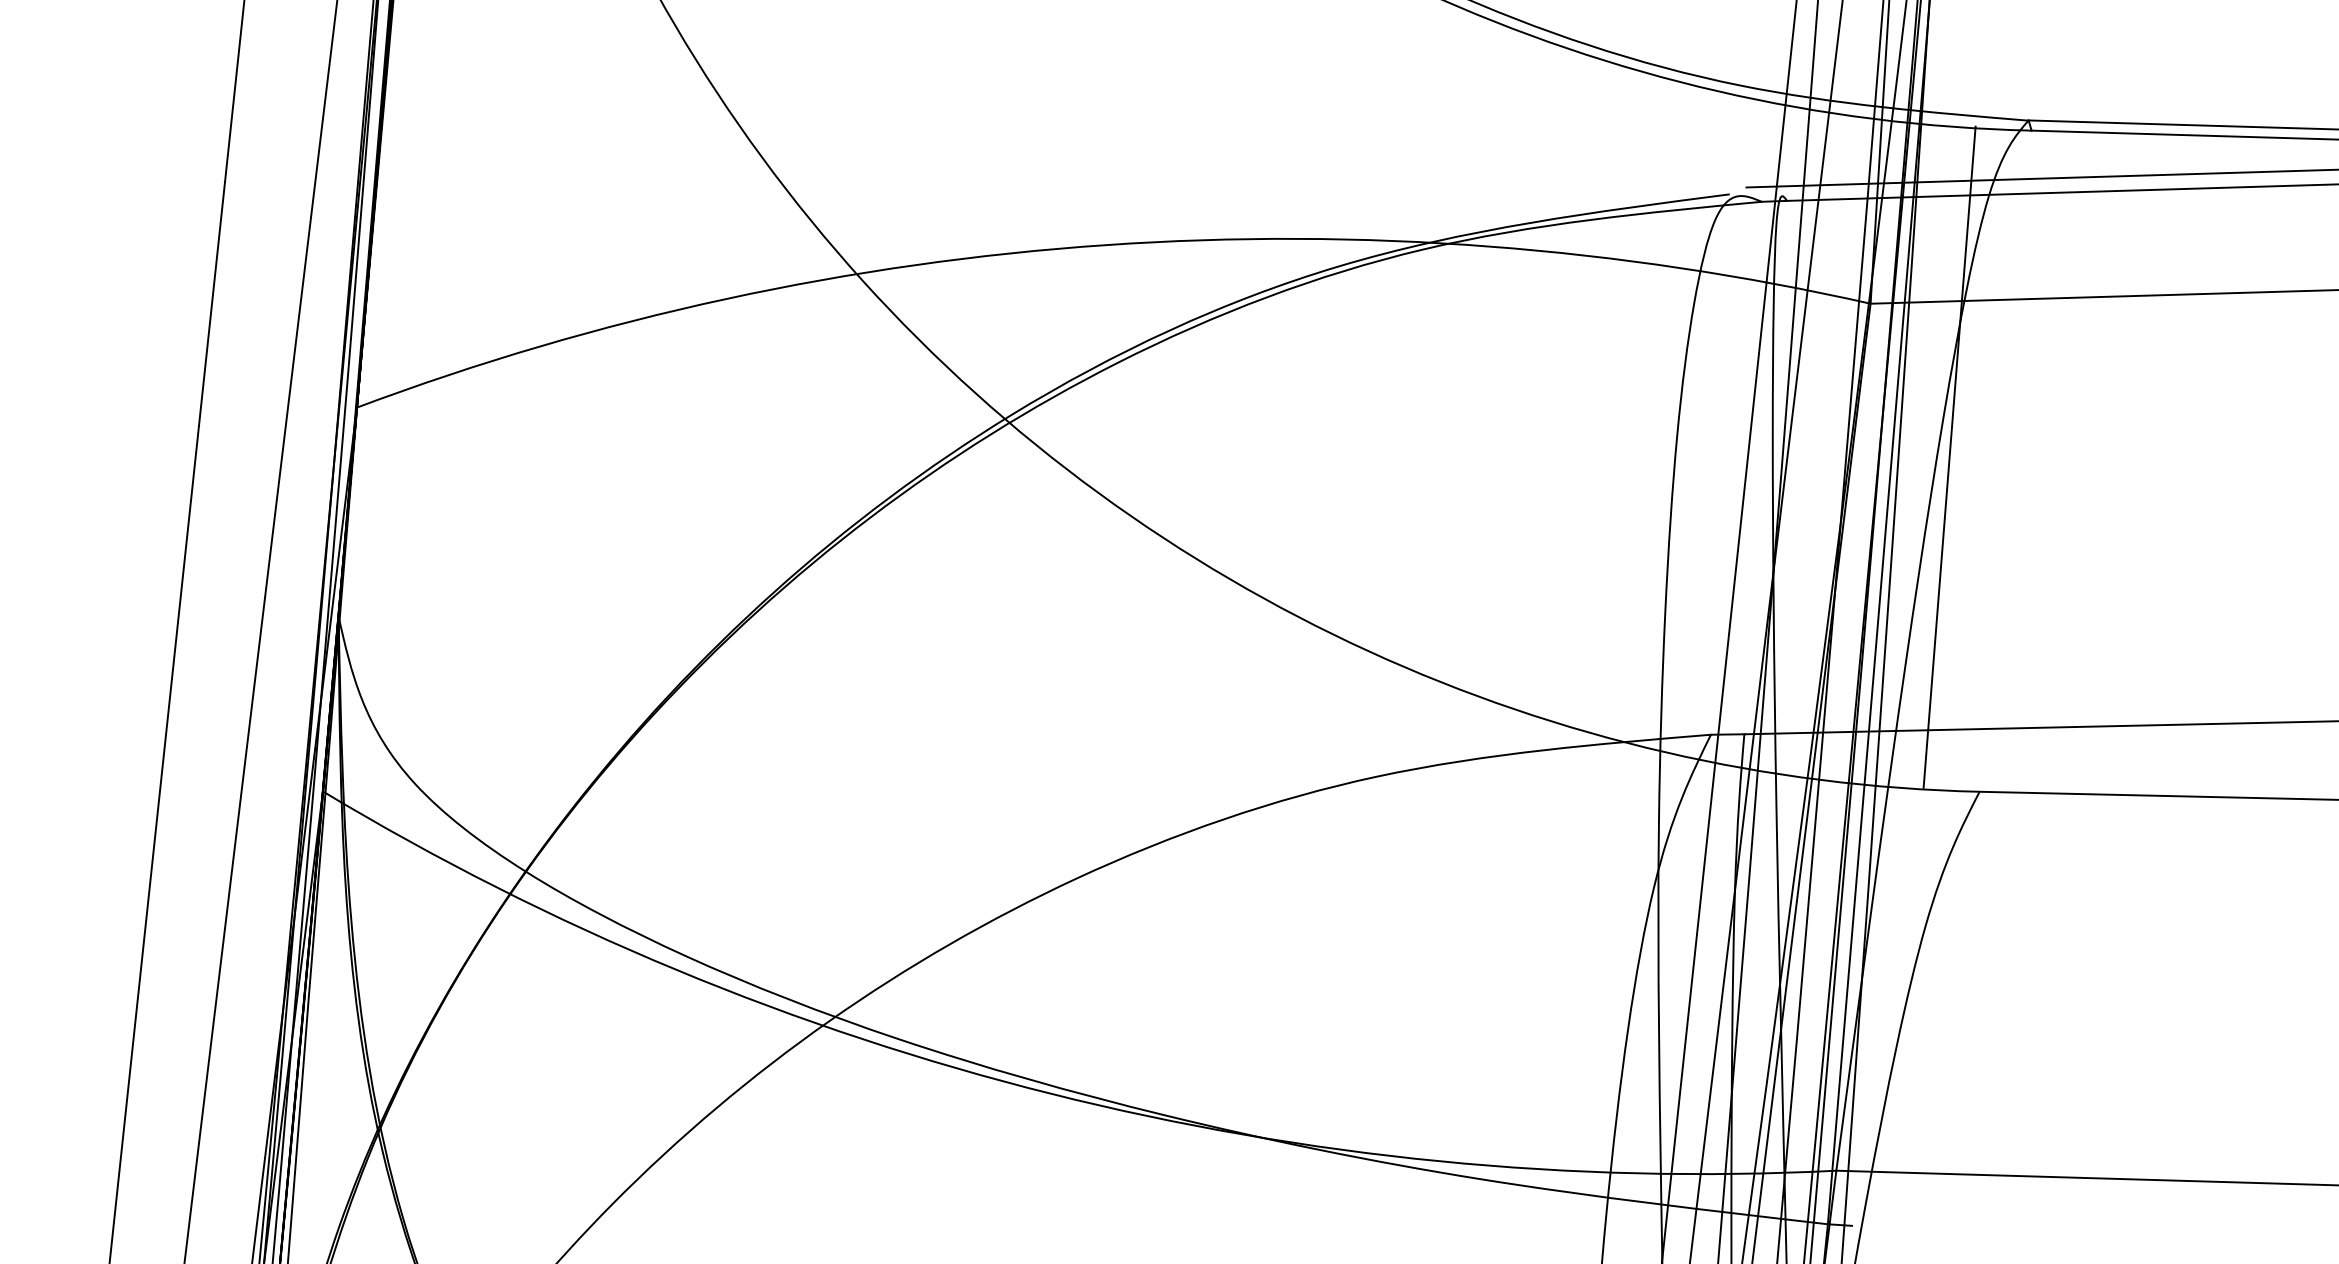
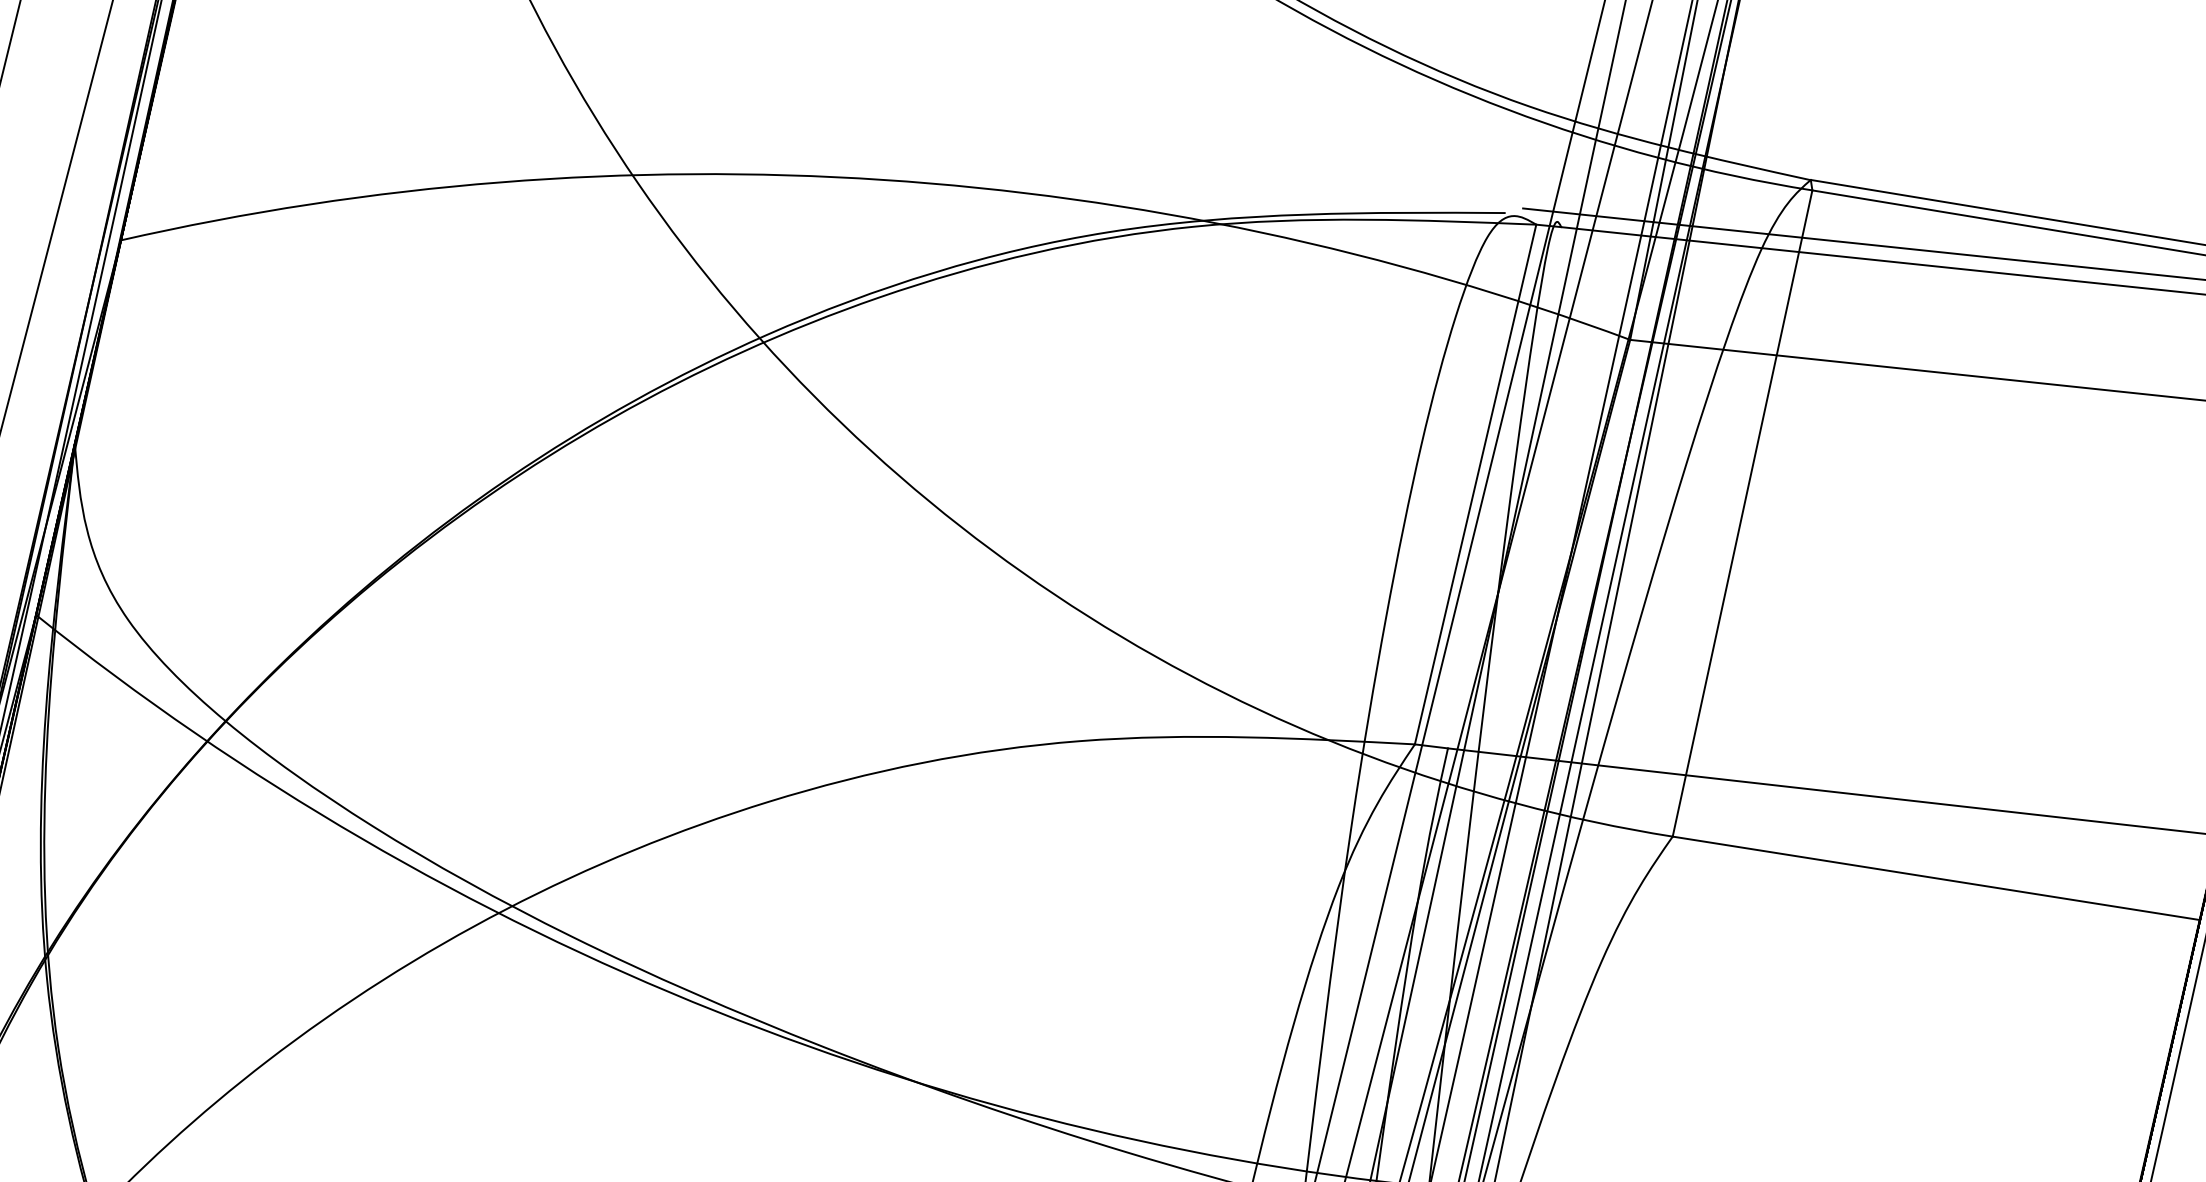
line: (1949, 456) -> (1742, 512), moved
line: (1735, 467) -> (1474, 483), added

